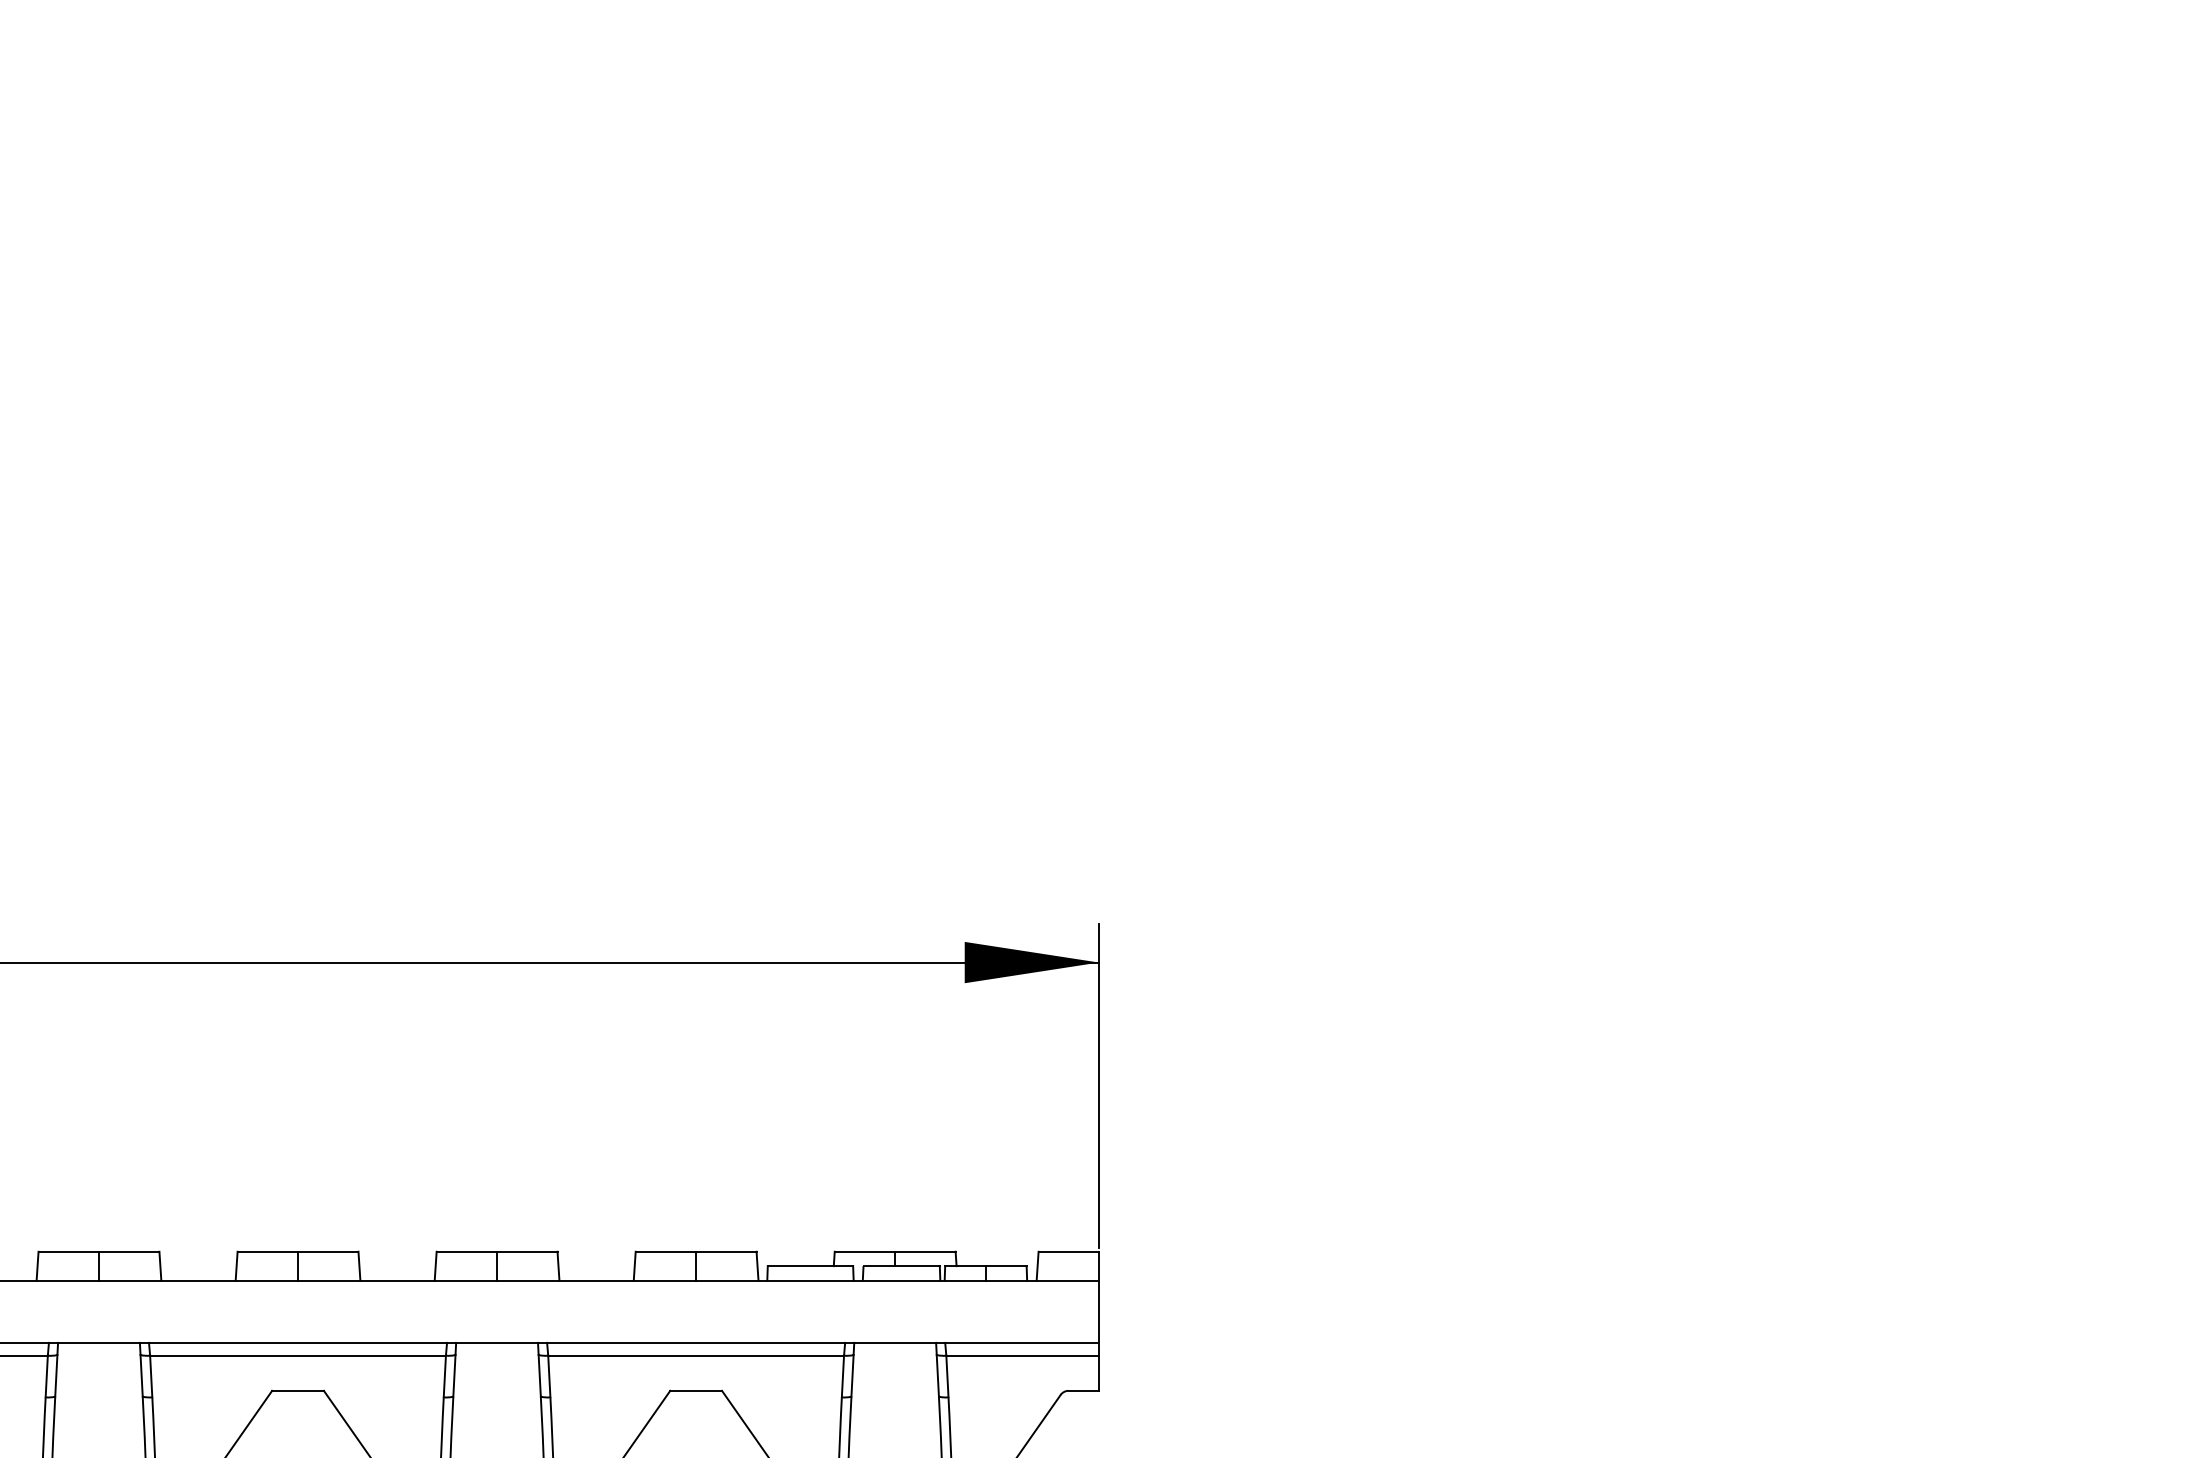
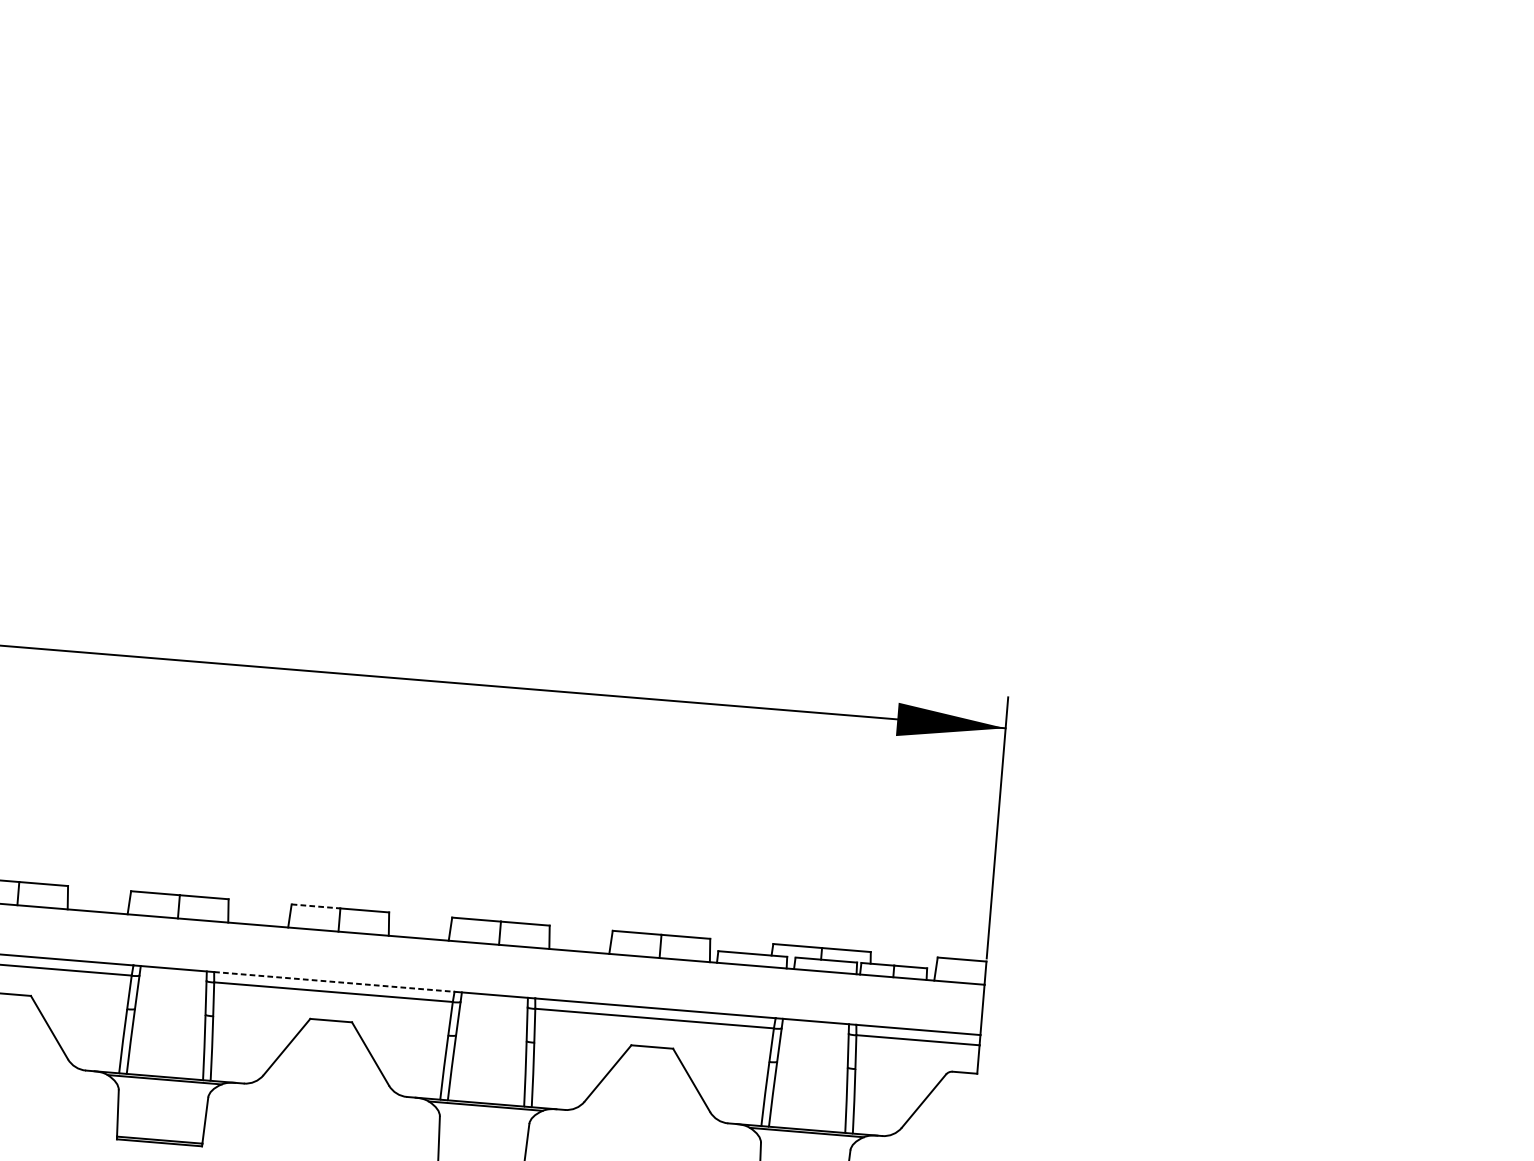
line: (268, 1251) -> (316, 906), solid -> dashed
line: (298, 1342) -> (334, 981), solid -> dashed

